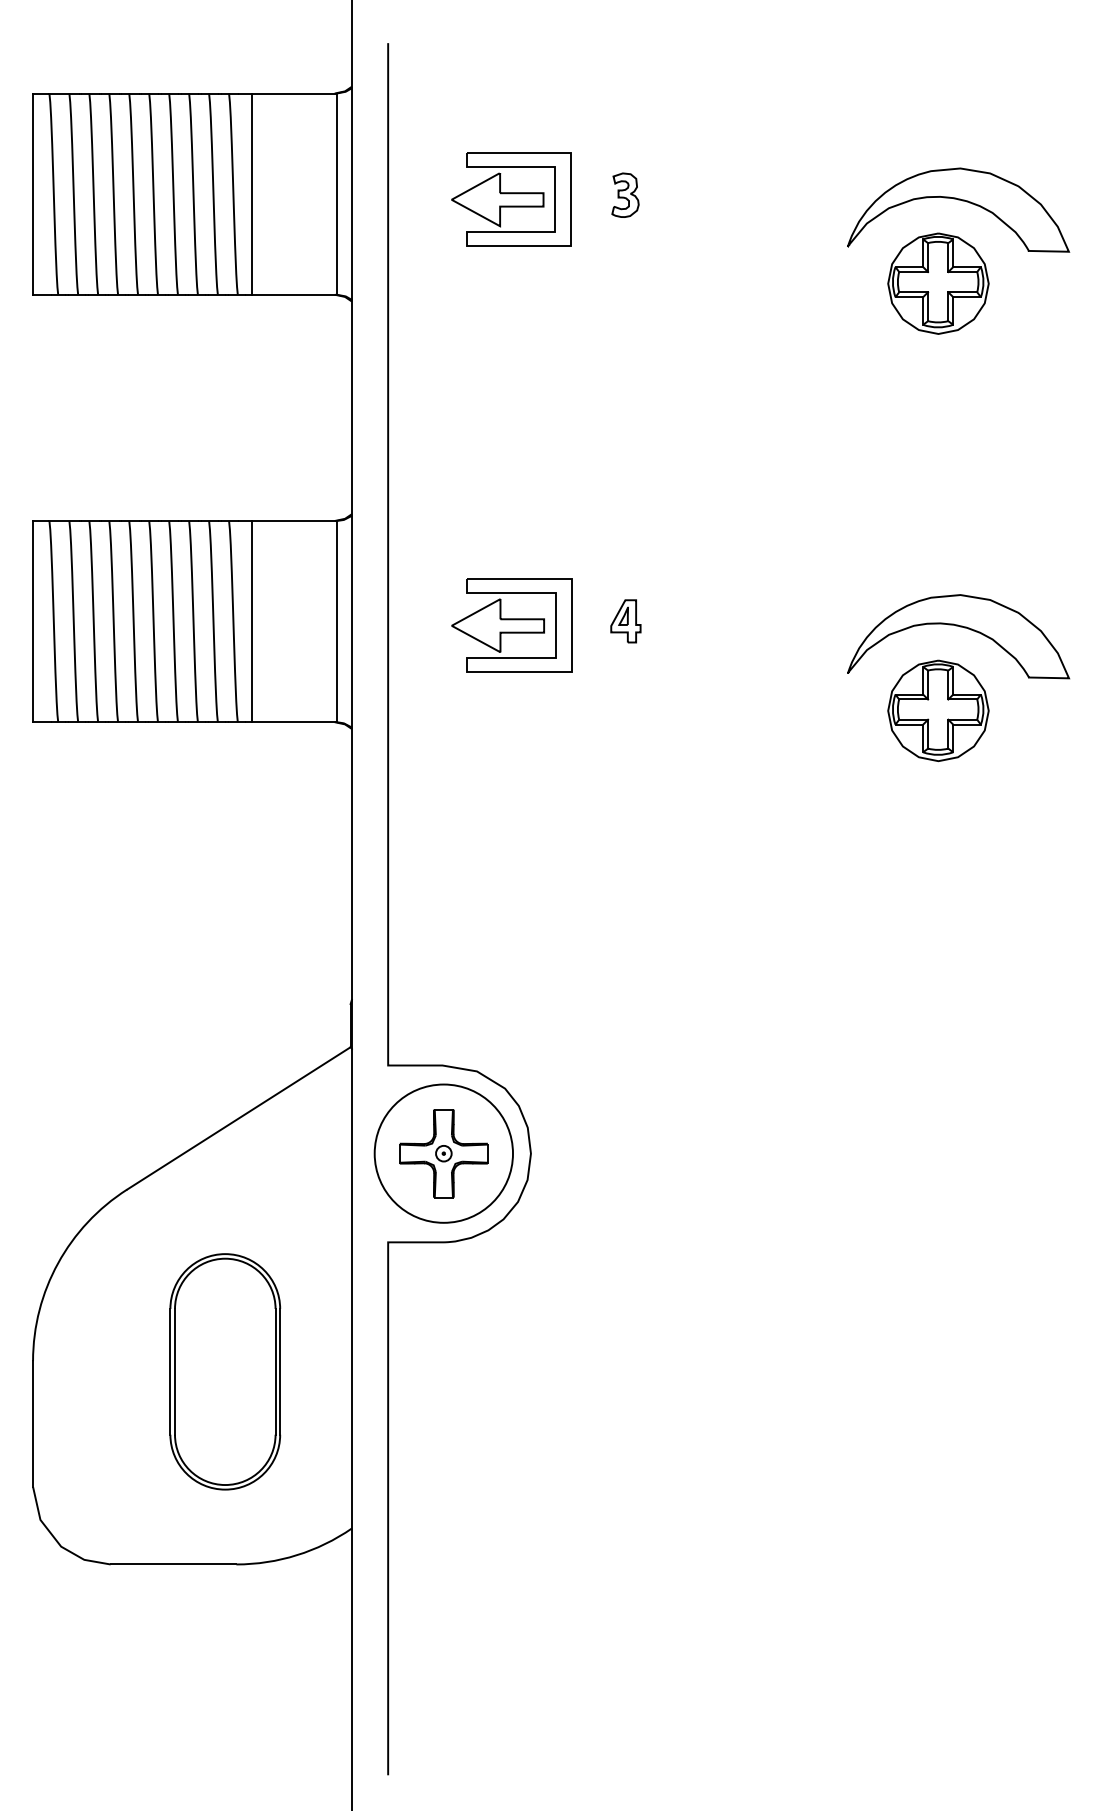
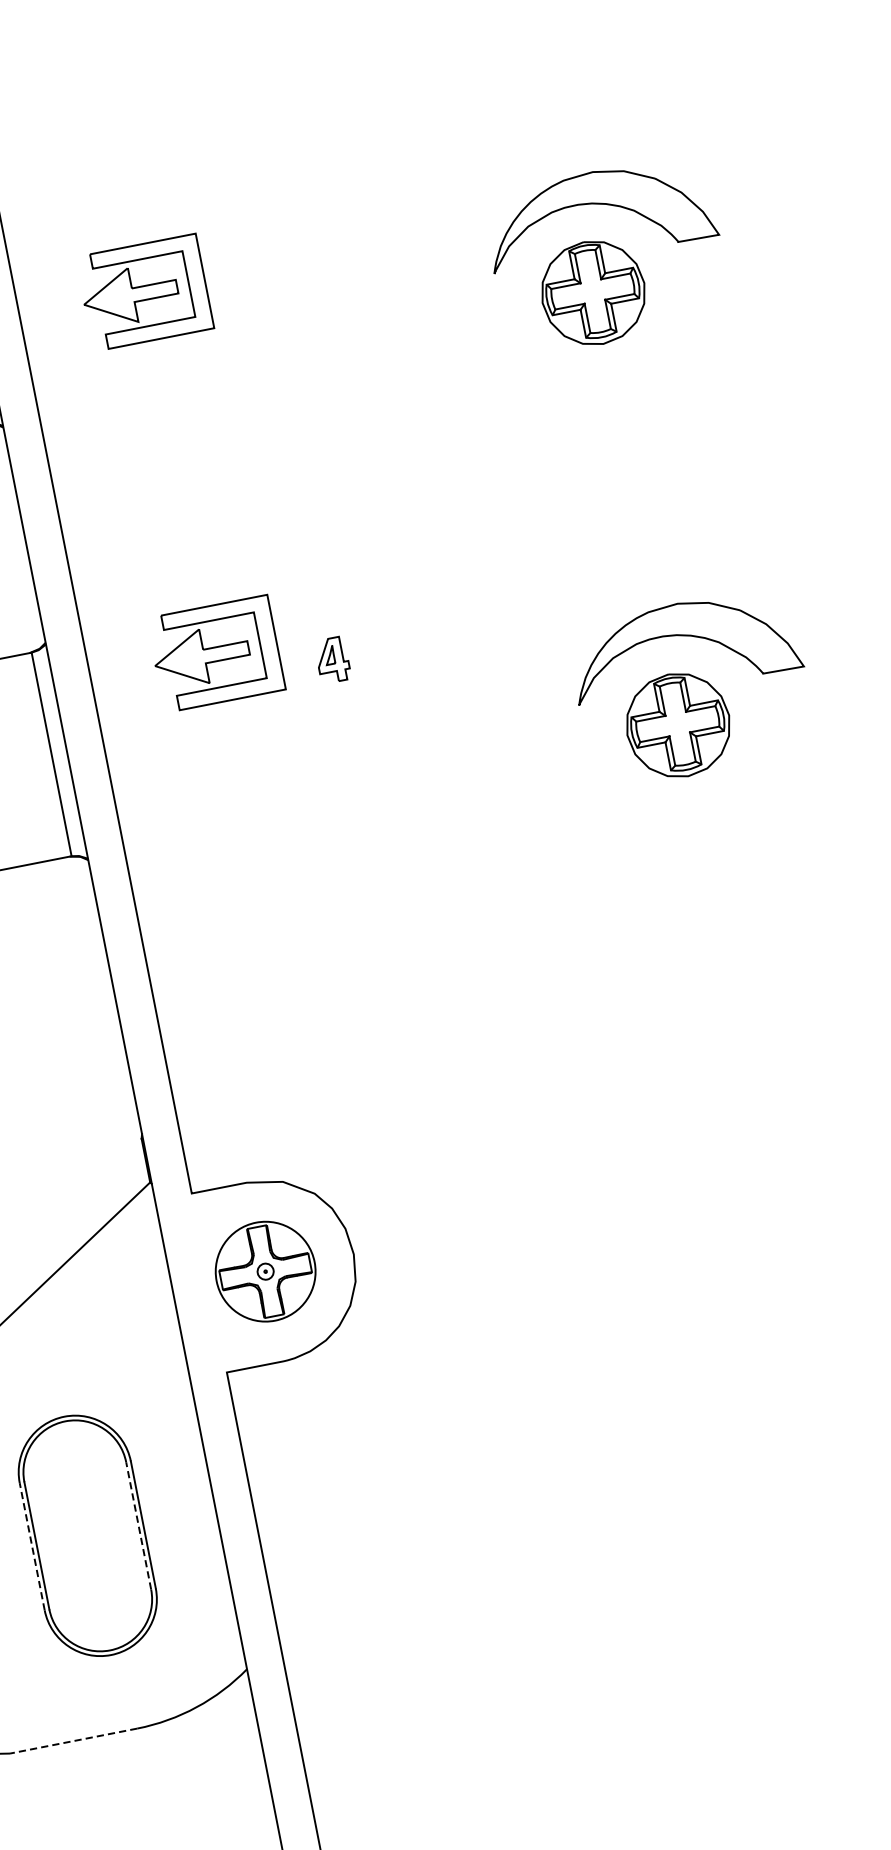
part: (625, 194) -> (259, 264), removed
part: (625, 621) -> (332, 660), moved
part: (511, 625) -> (215, 653), moved
circle: (443, 1153) -> (265, 1271), size x0.7
line: (170, 1371) -> (32, 1546), solid -> dashed
line: (275, 1371) -> (138, 1525), solid -> dashed
line: (173, 1564) -> (73, 1741), solid -> dashed

